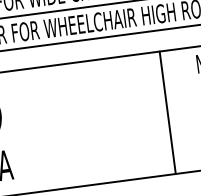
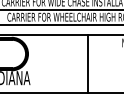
line: (167, 112) -> (87, 63), moved

